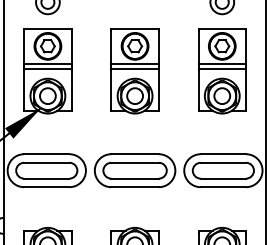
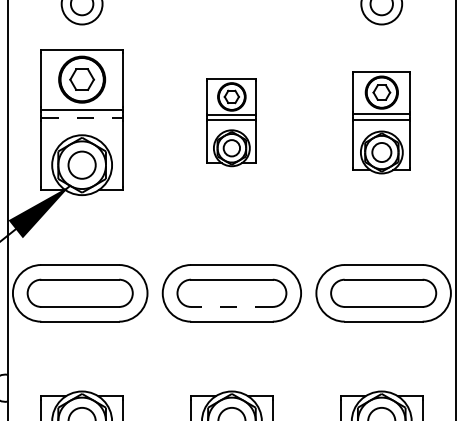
line: (47, 68) -> (81, 117), solid -> dashed
part: (134, 71) -> (230, 122), size x0.6
part: (222, 71) -> (382, 122), size x0.7
line: (135, 178) -> (232, 306), solid -> dashed

